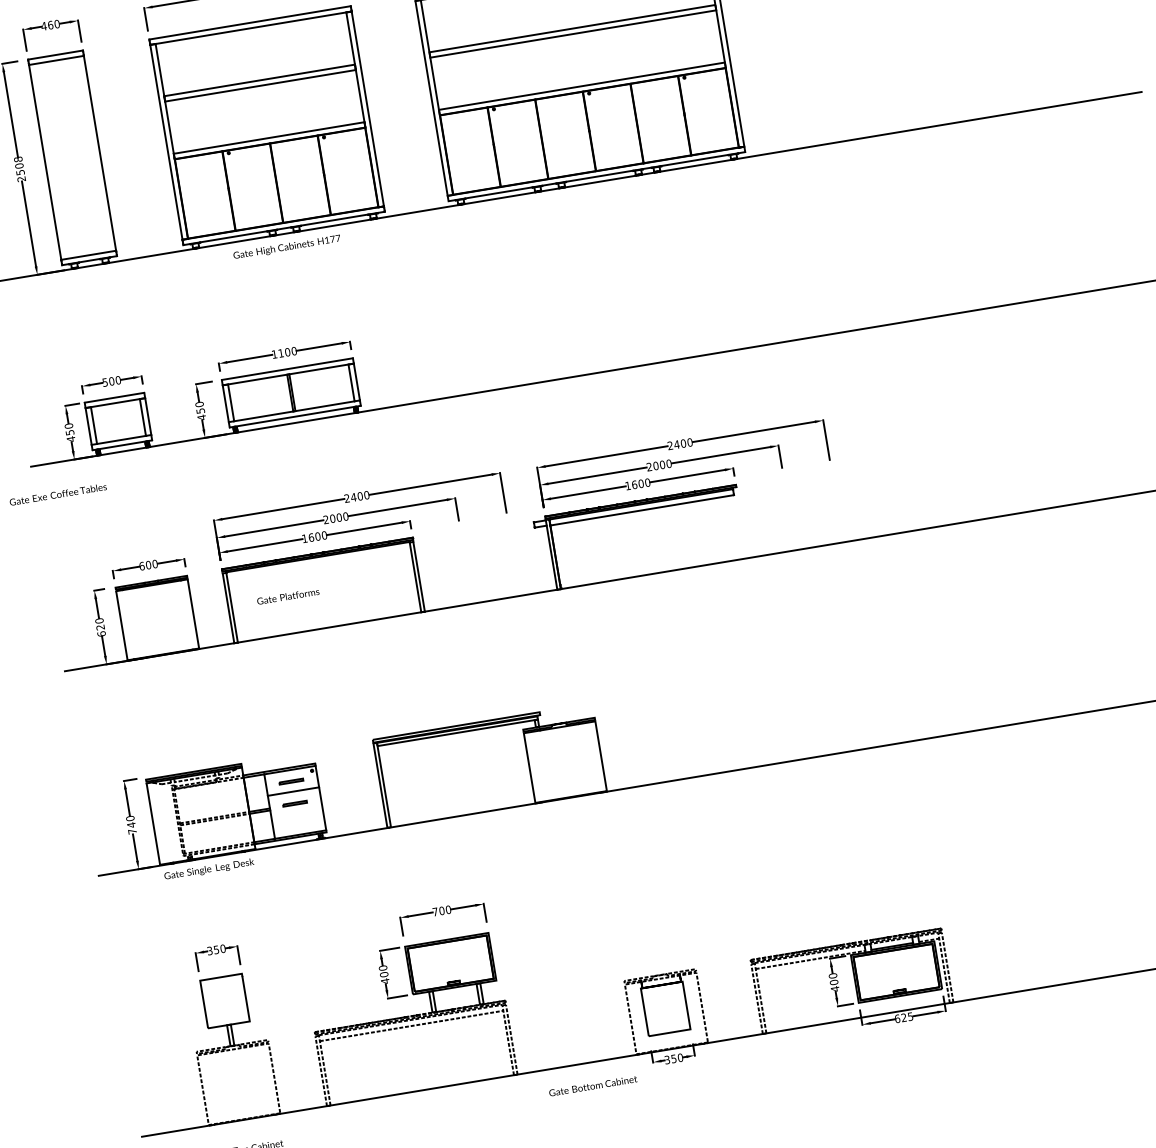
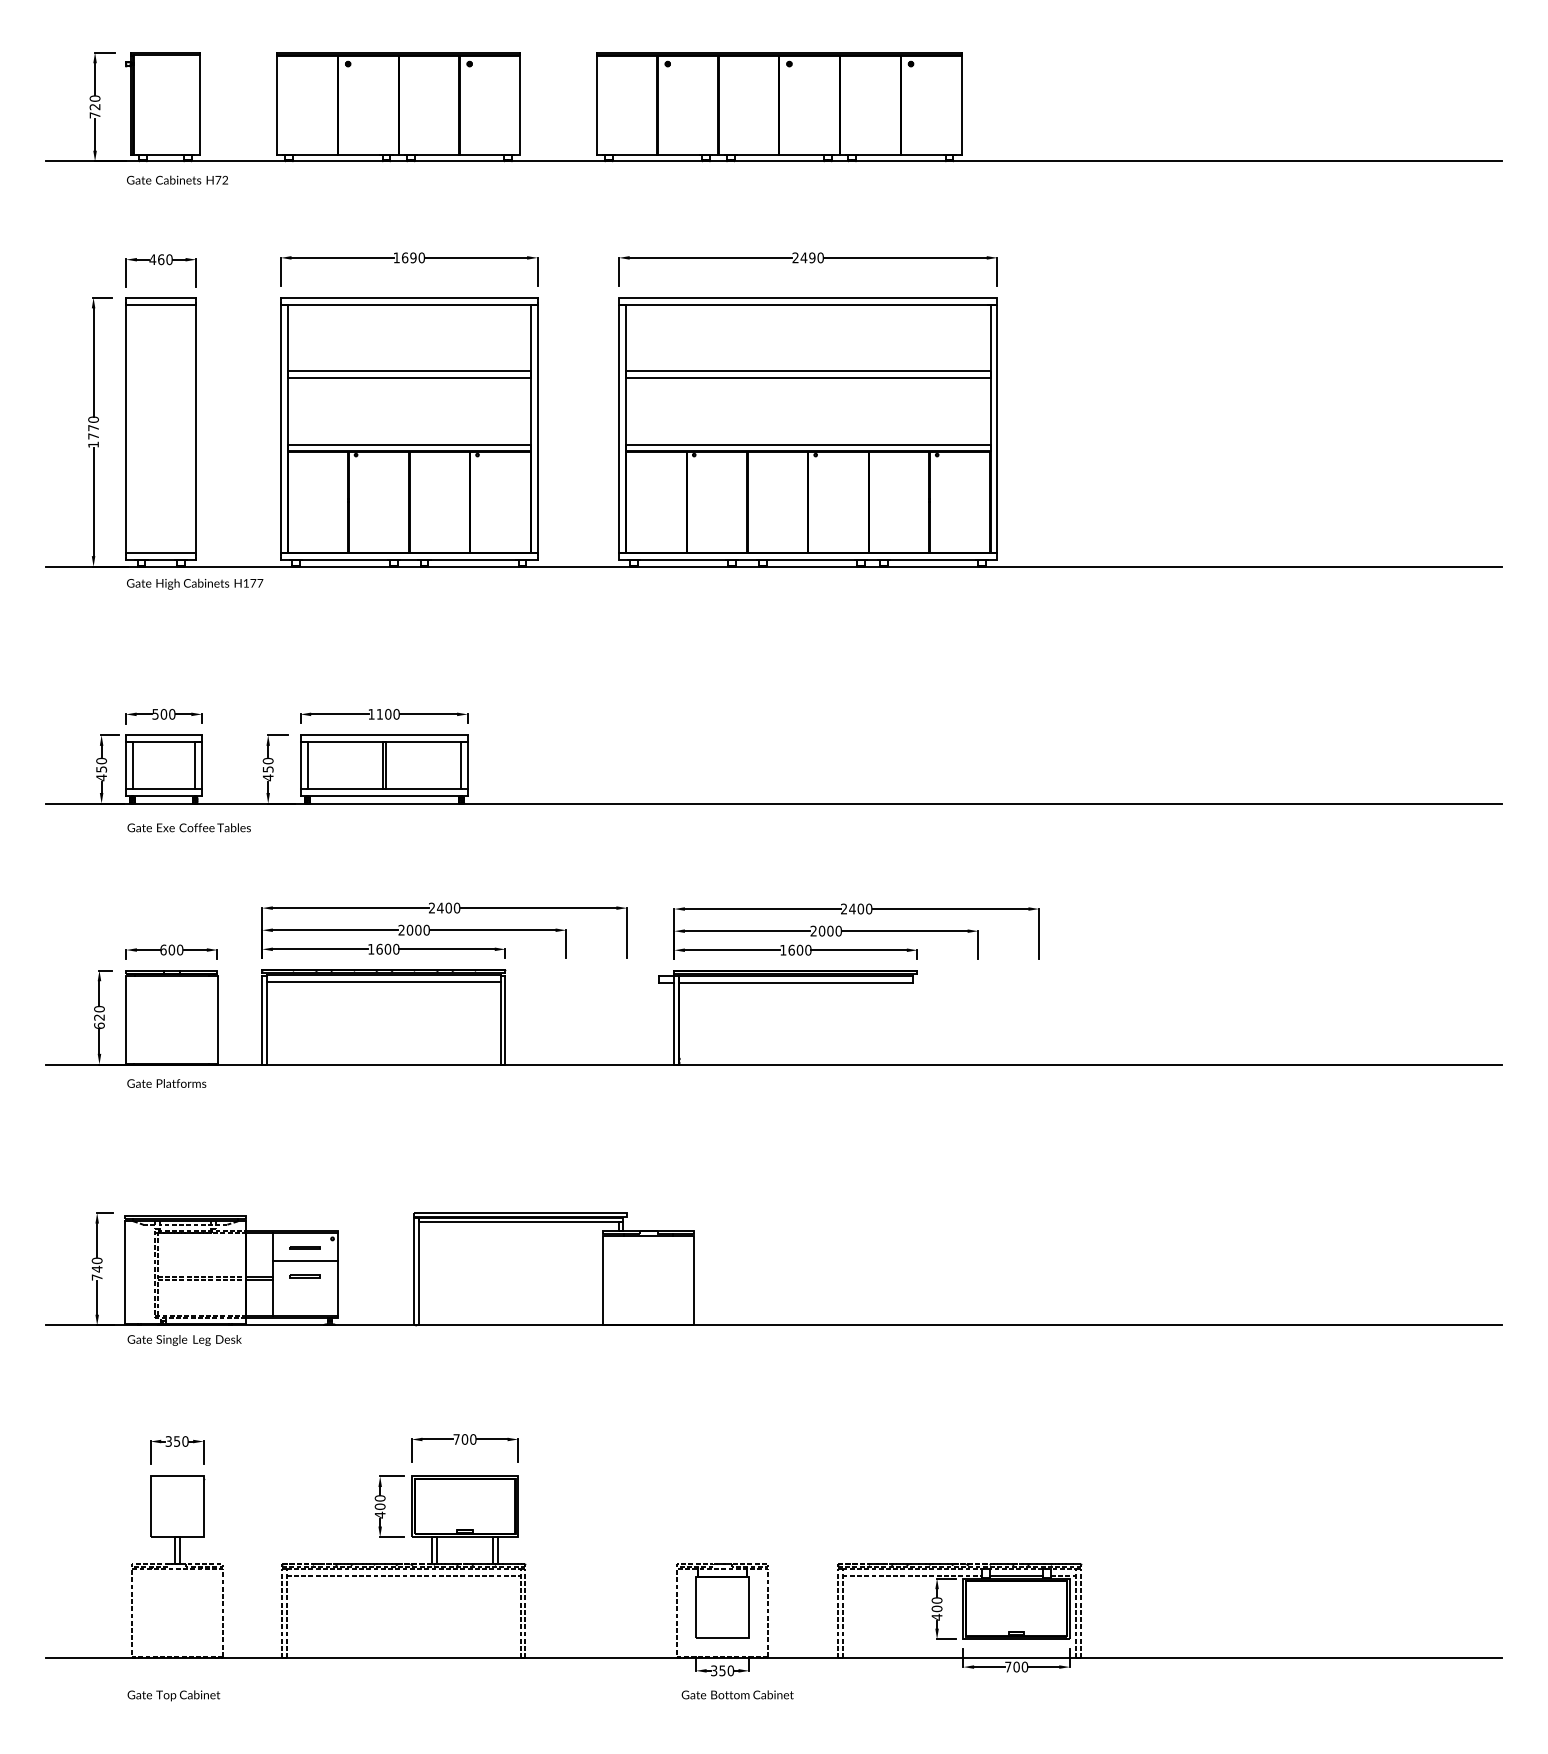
text: (19, 168) -> (93, 431), 2508 -> 1770
text: (287, 246) -> (195, 583), moved
text: (57, 494) -> (188, 827), moved
line: (318, 563) -> (383, 982), added
text: (288, 596) -> (166, 1083), moved
text: (903, 1017) -> (1016, 1666), 625 -> 700
text: (592, 1085) -> (737, 1694), moved

